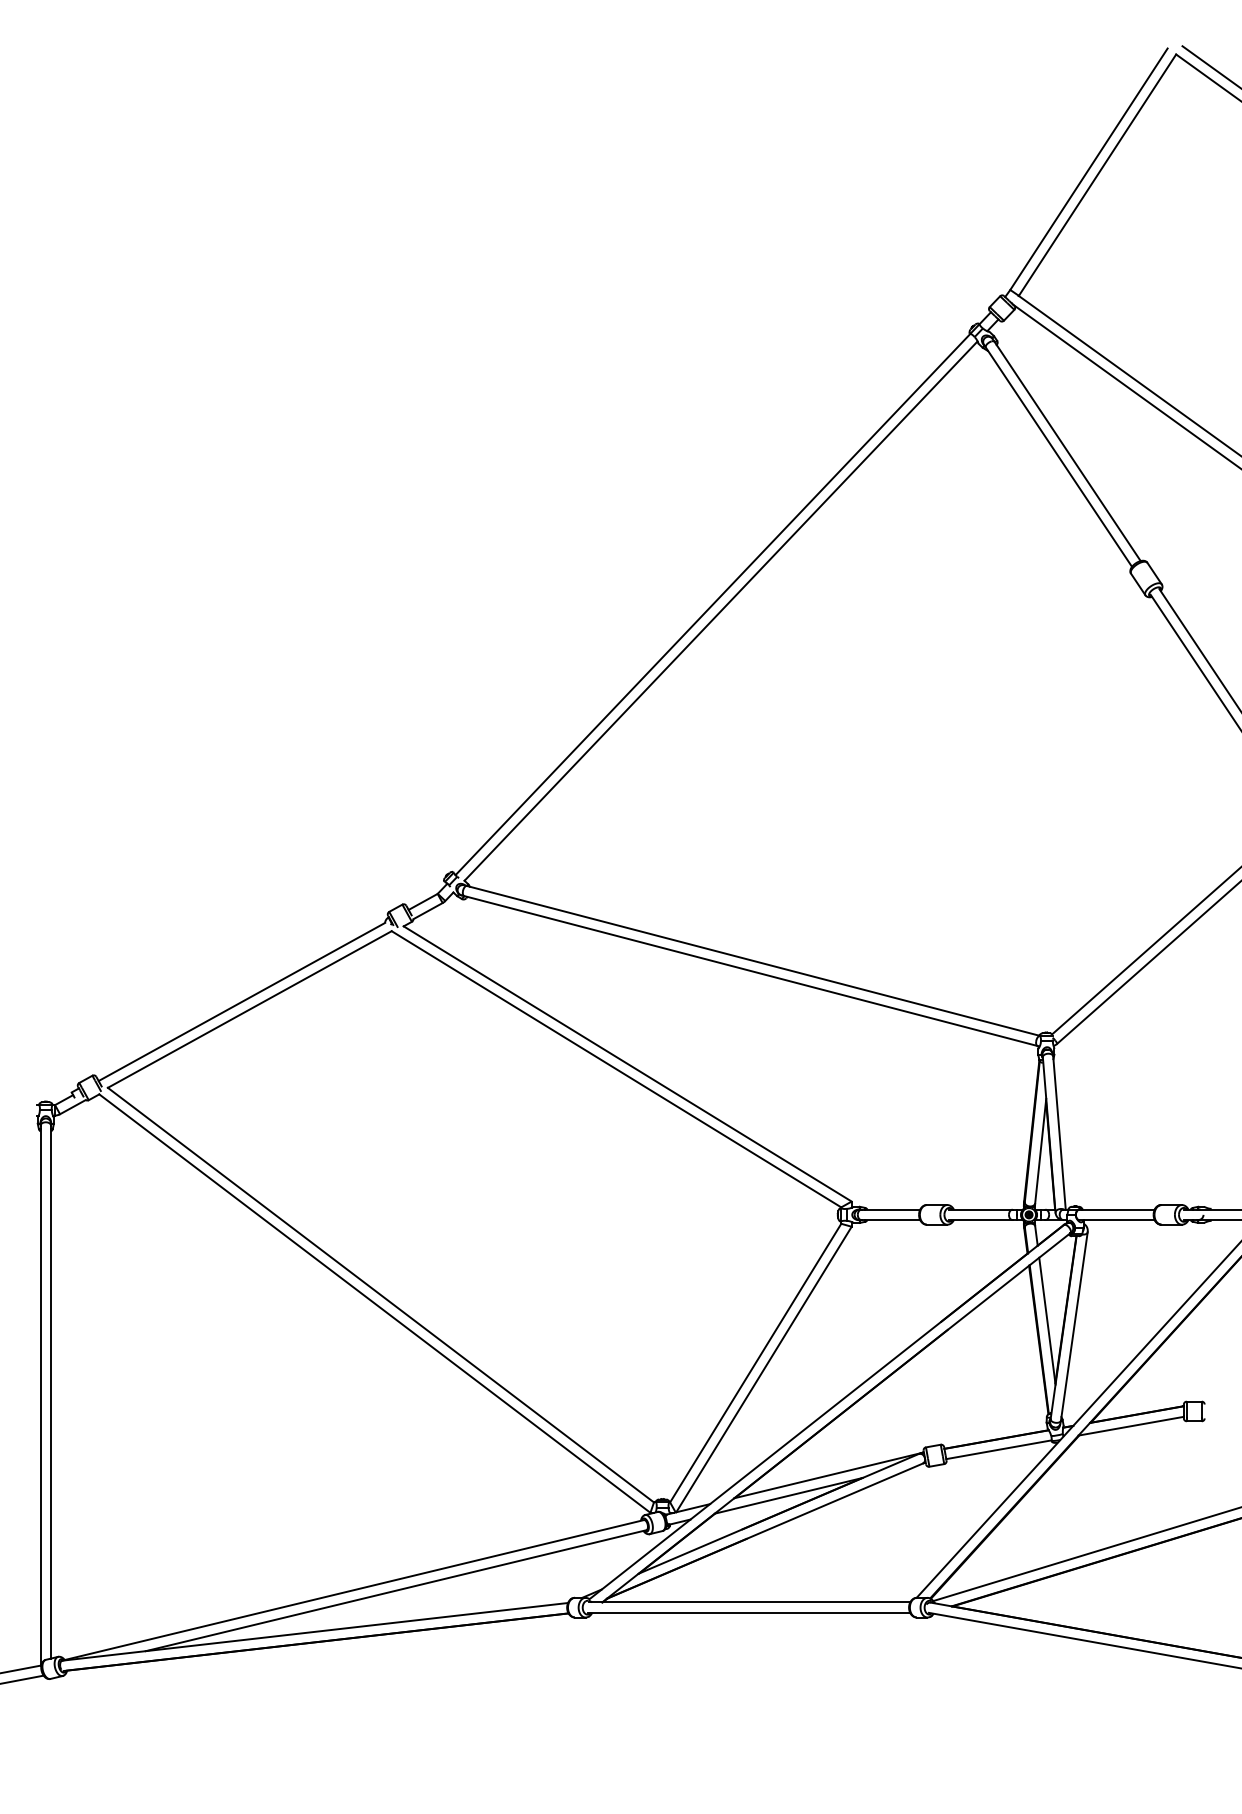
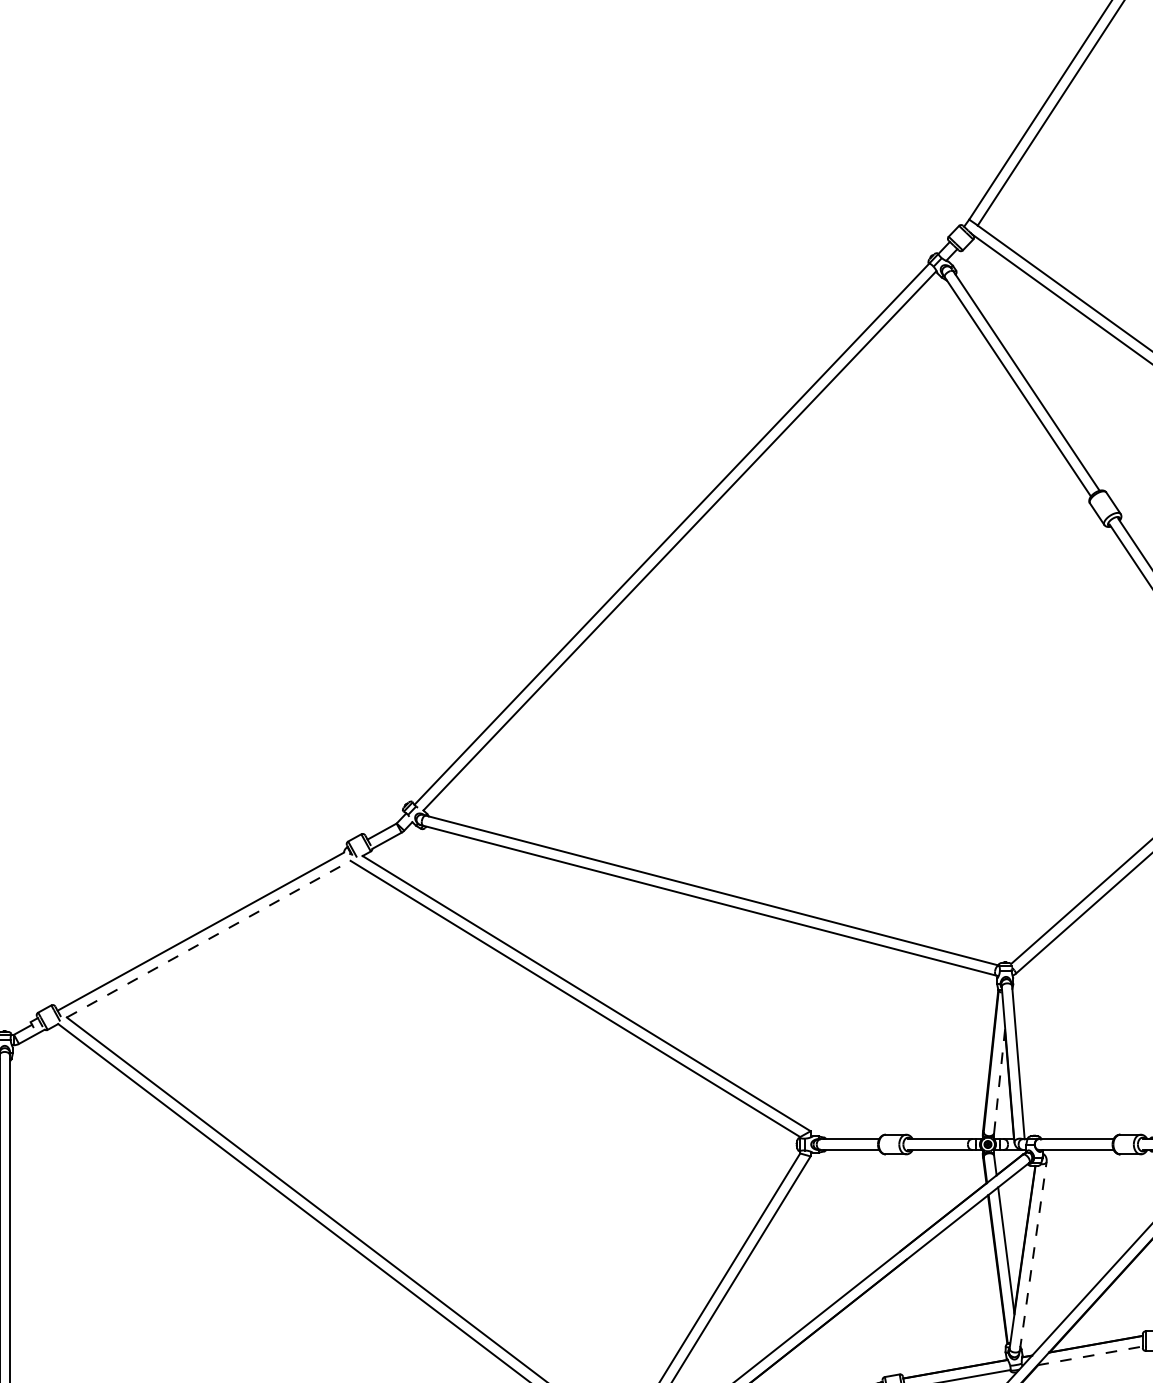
line: (250, 1009) -> (209, 939), solid -> dashed
line: (1040, 1151) -> (999, 1081), solid -> dashed
line: (1074, 1325) -> (1033, 1255), solid -> dashed
line: (1131, 1426) -> (1090, 1356), solid -> dashed

